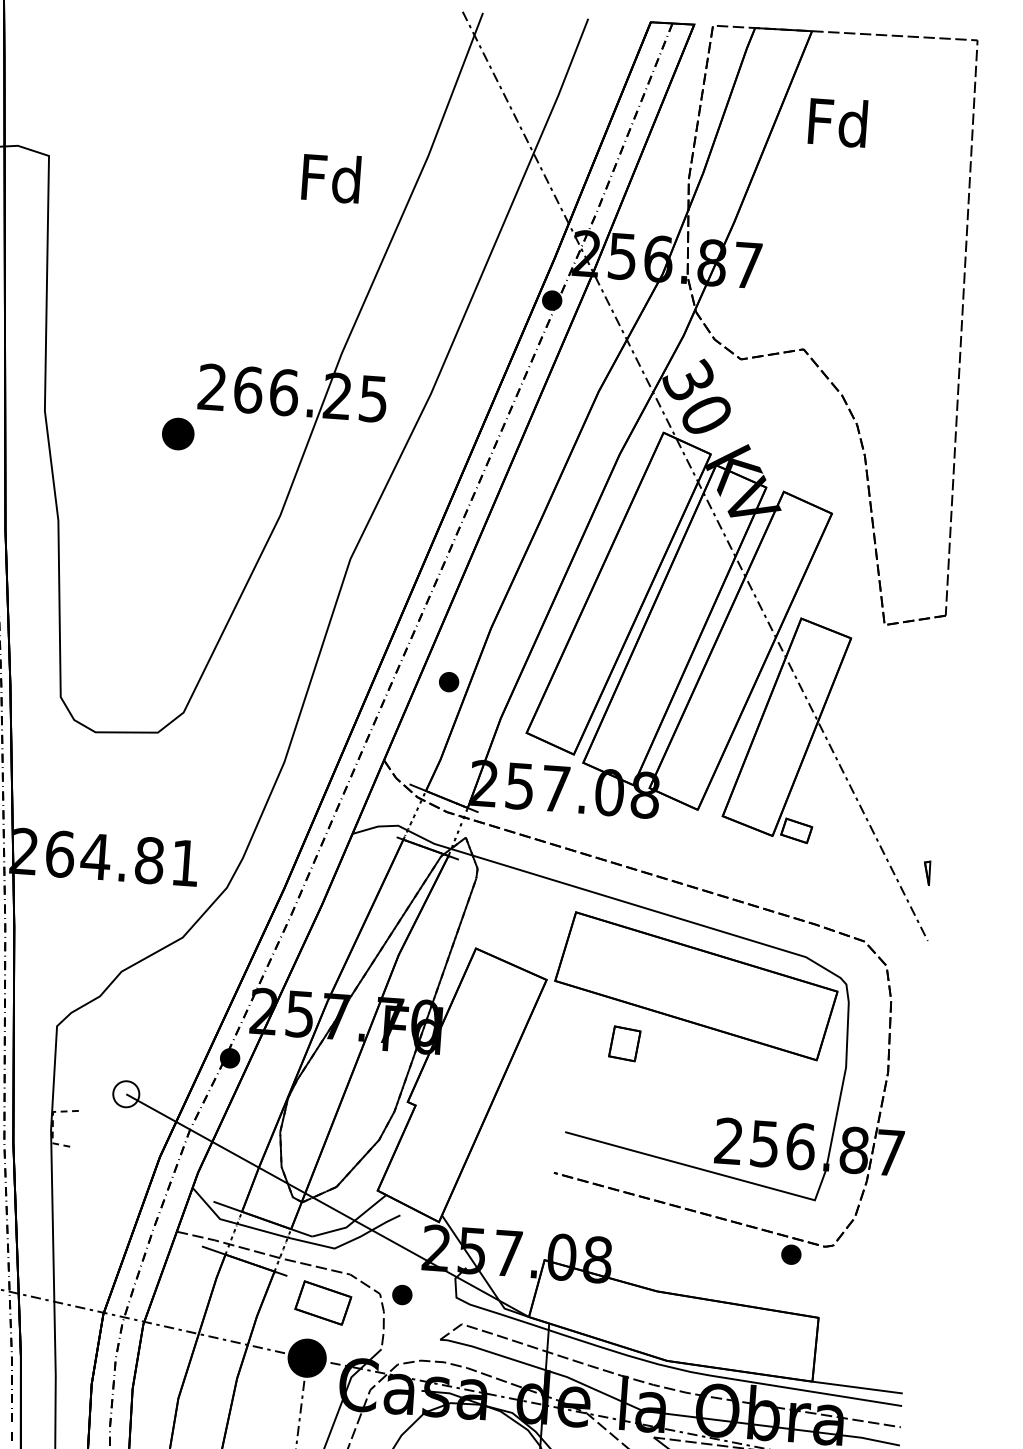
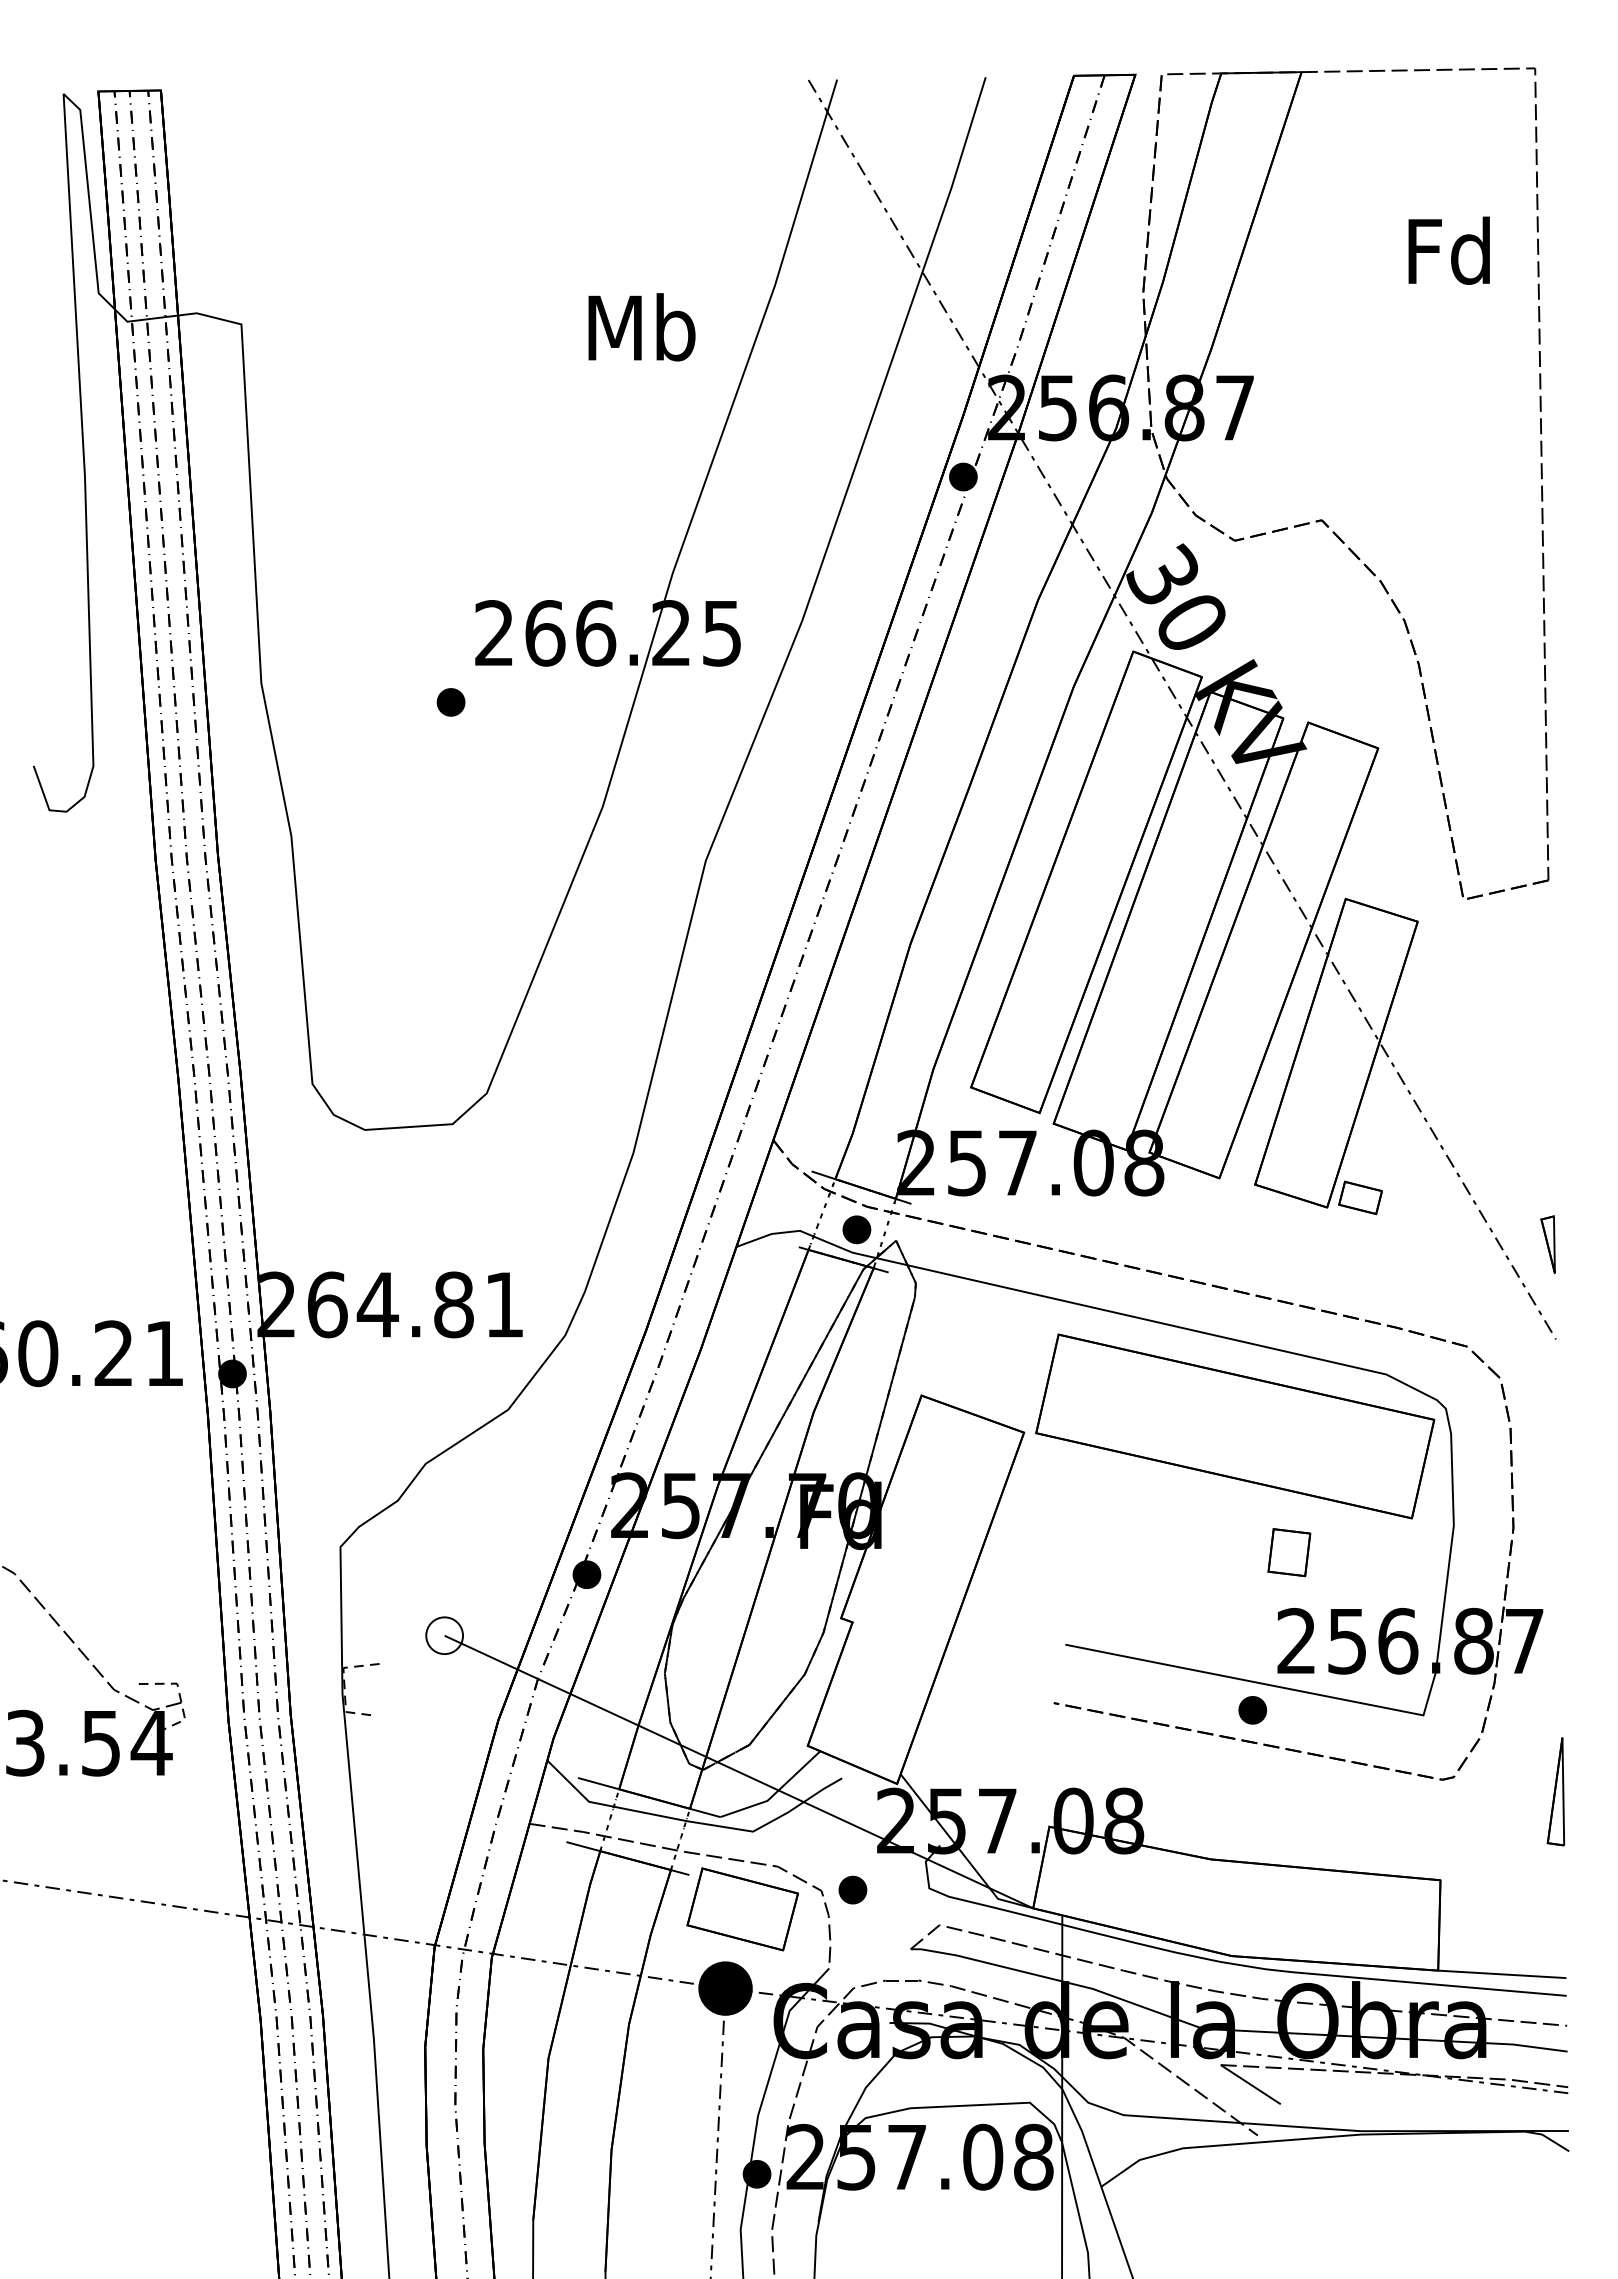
text: (837, 122) -> (1448, 250), moved
text: (331, 178) -> (641, 327), Fd -> Mb
part: (177, 434) -> (450, 702), size x0.62
part: (448, 681) -> (856, 1229), moved
part: (926, 873) -> (1547, 1244), size x1.67
part: (624, 1043) -> (1289, 1552), moved
part: (791, 1254) -> (1252, 1710), moved
part: (904, 1260) -> (1555, 1791), added
part: (323, 1303) -> (742, 1909), size x1.43

